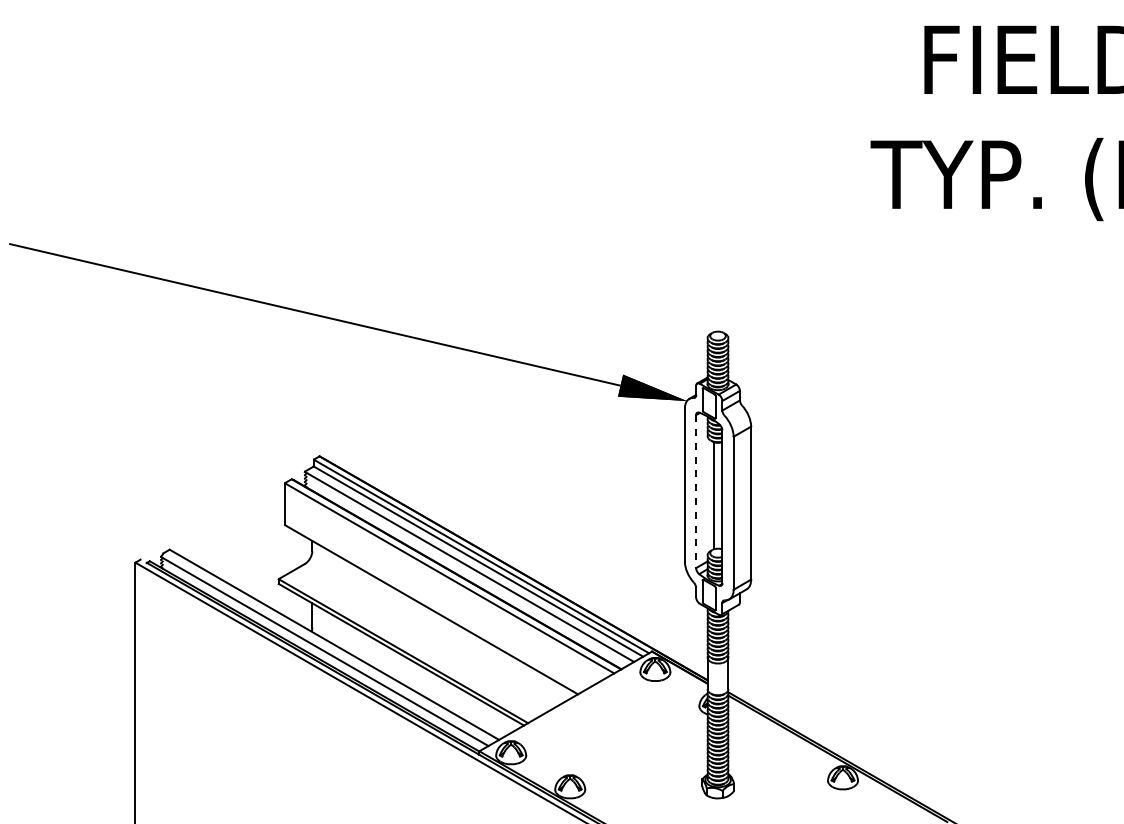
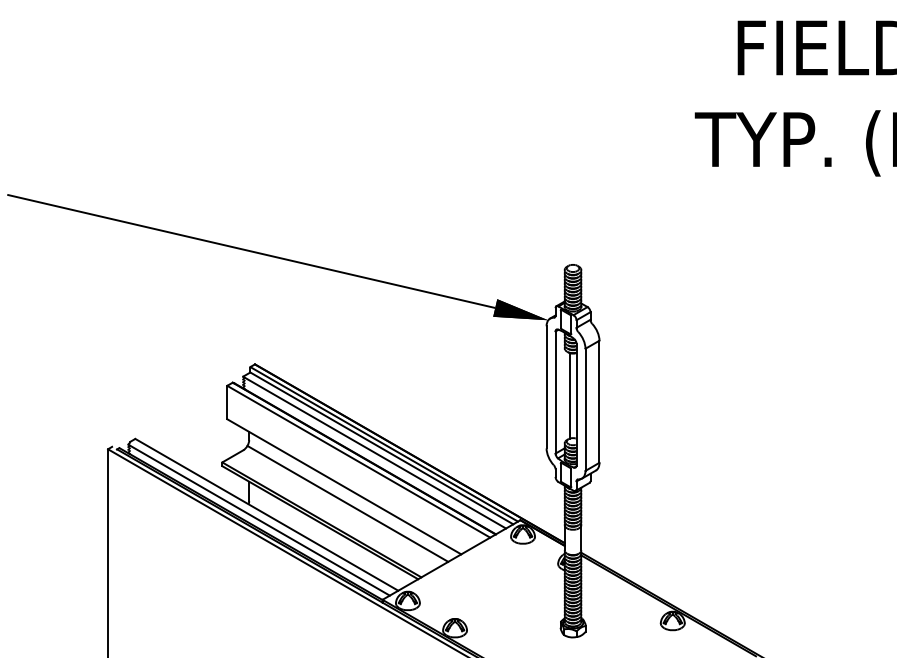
line: (696, 492) -> (555, 393), dashed -> solid
line: (435, 630) -> (347, 503), added

